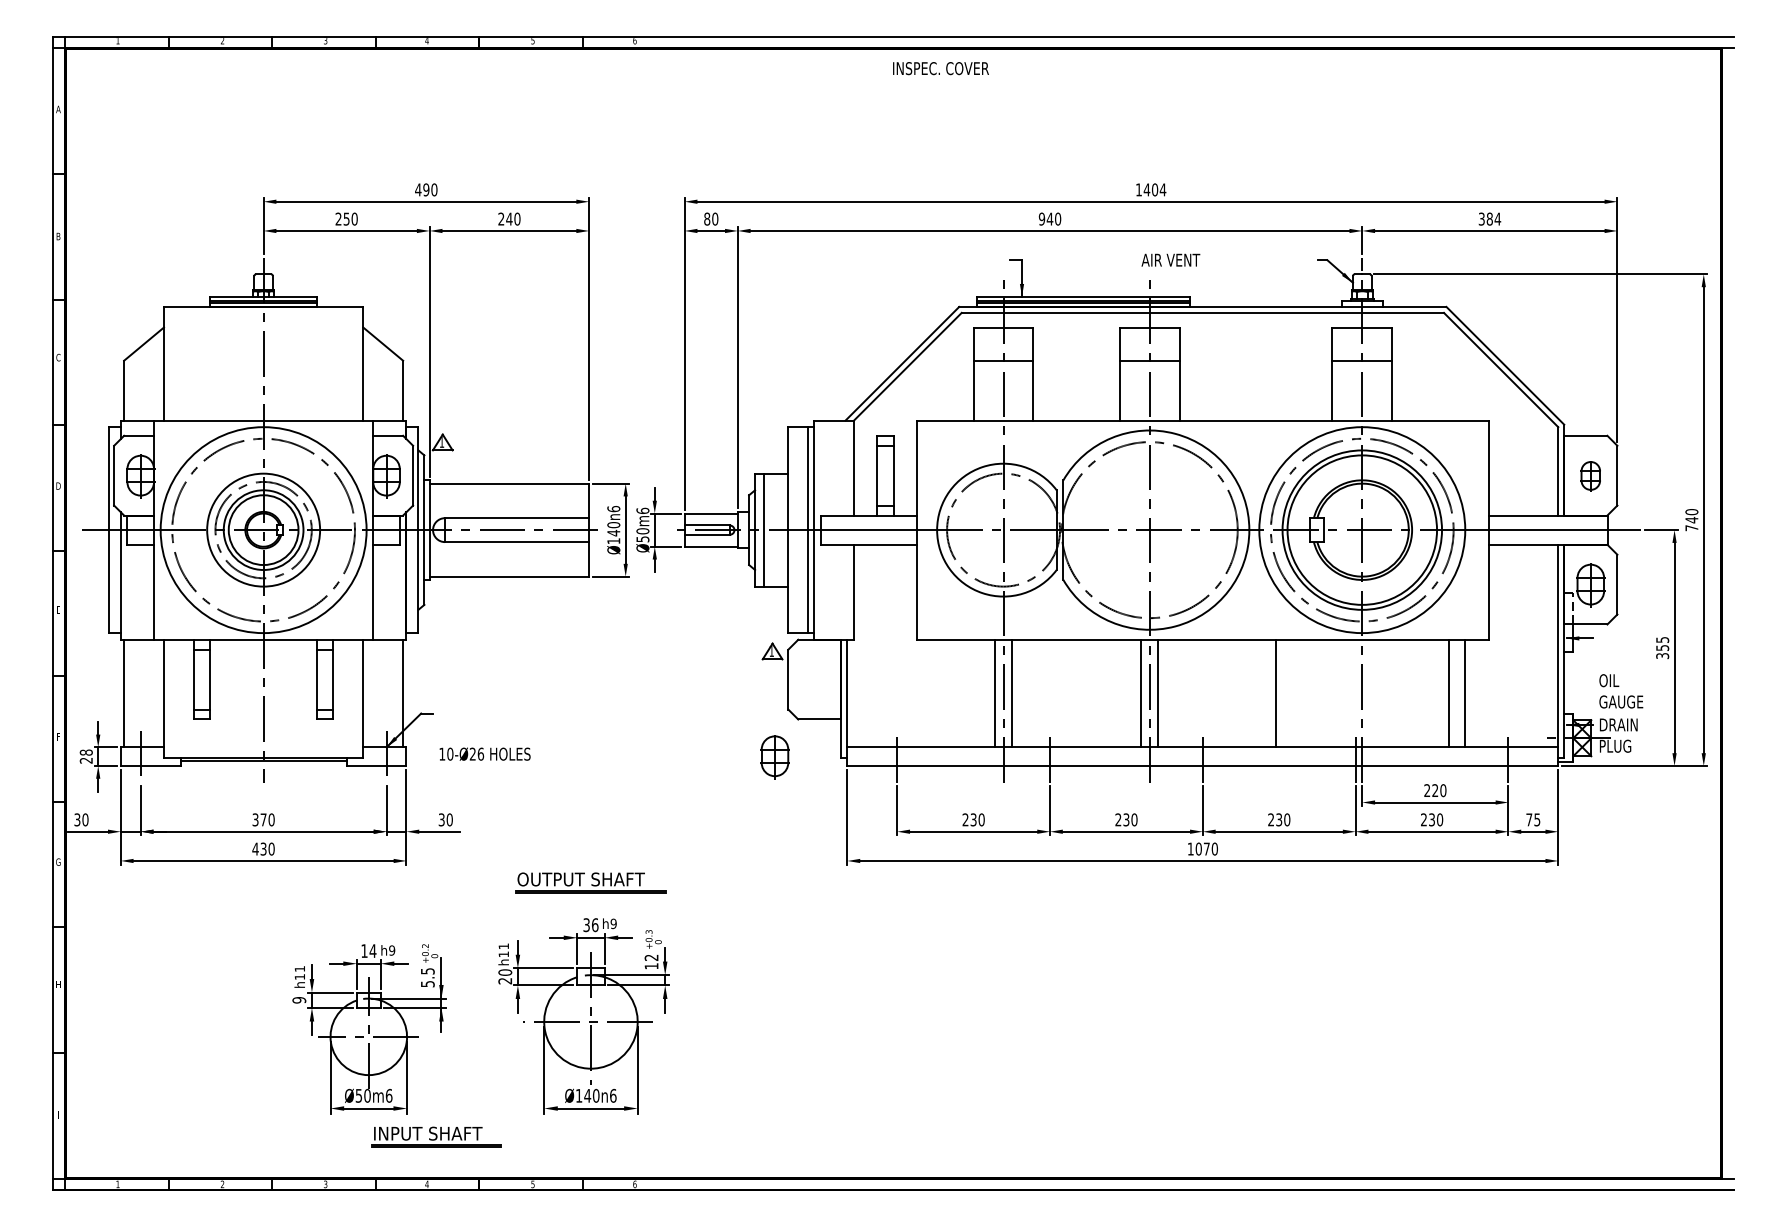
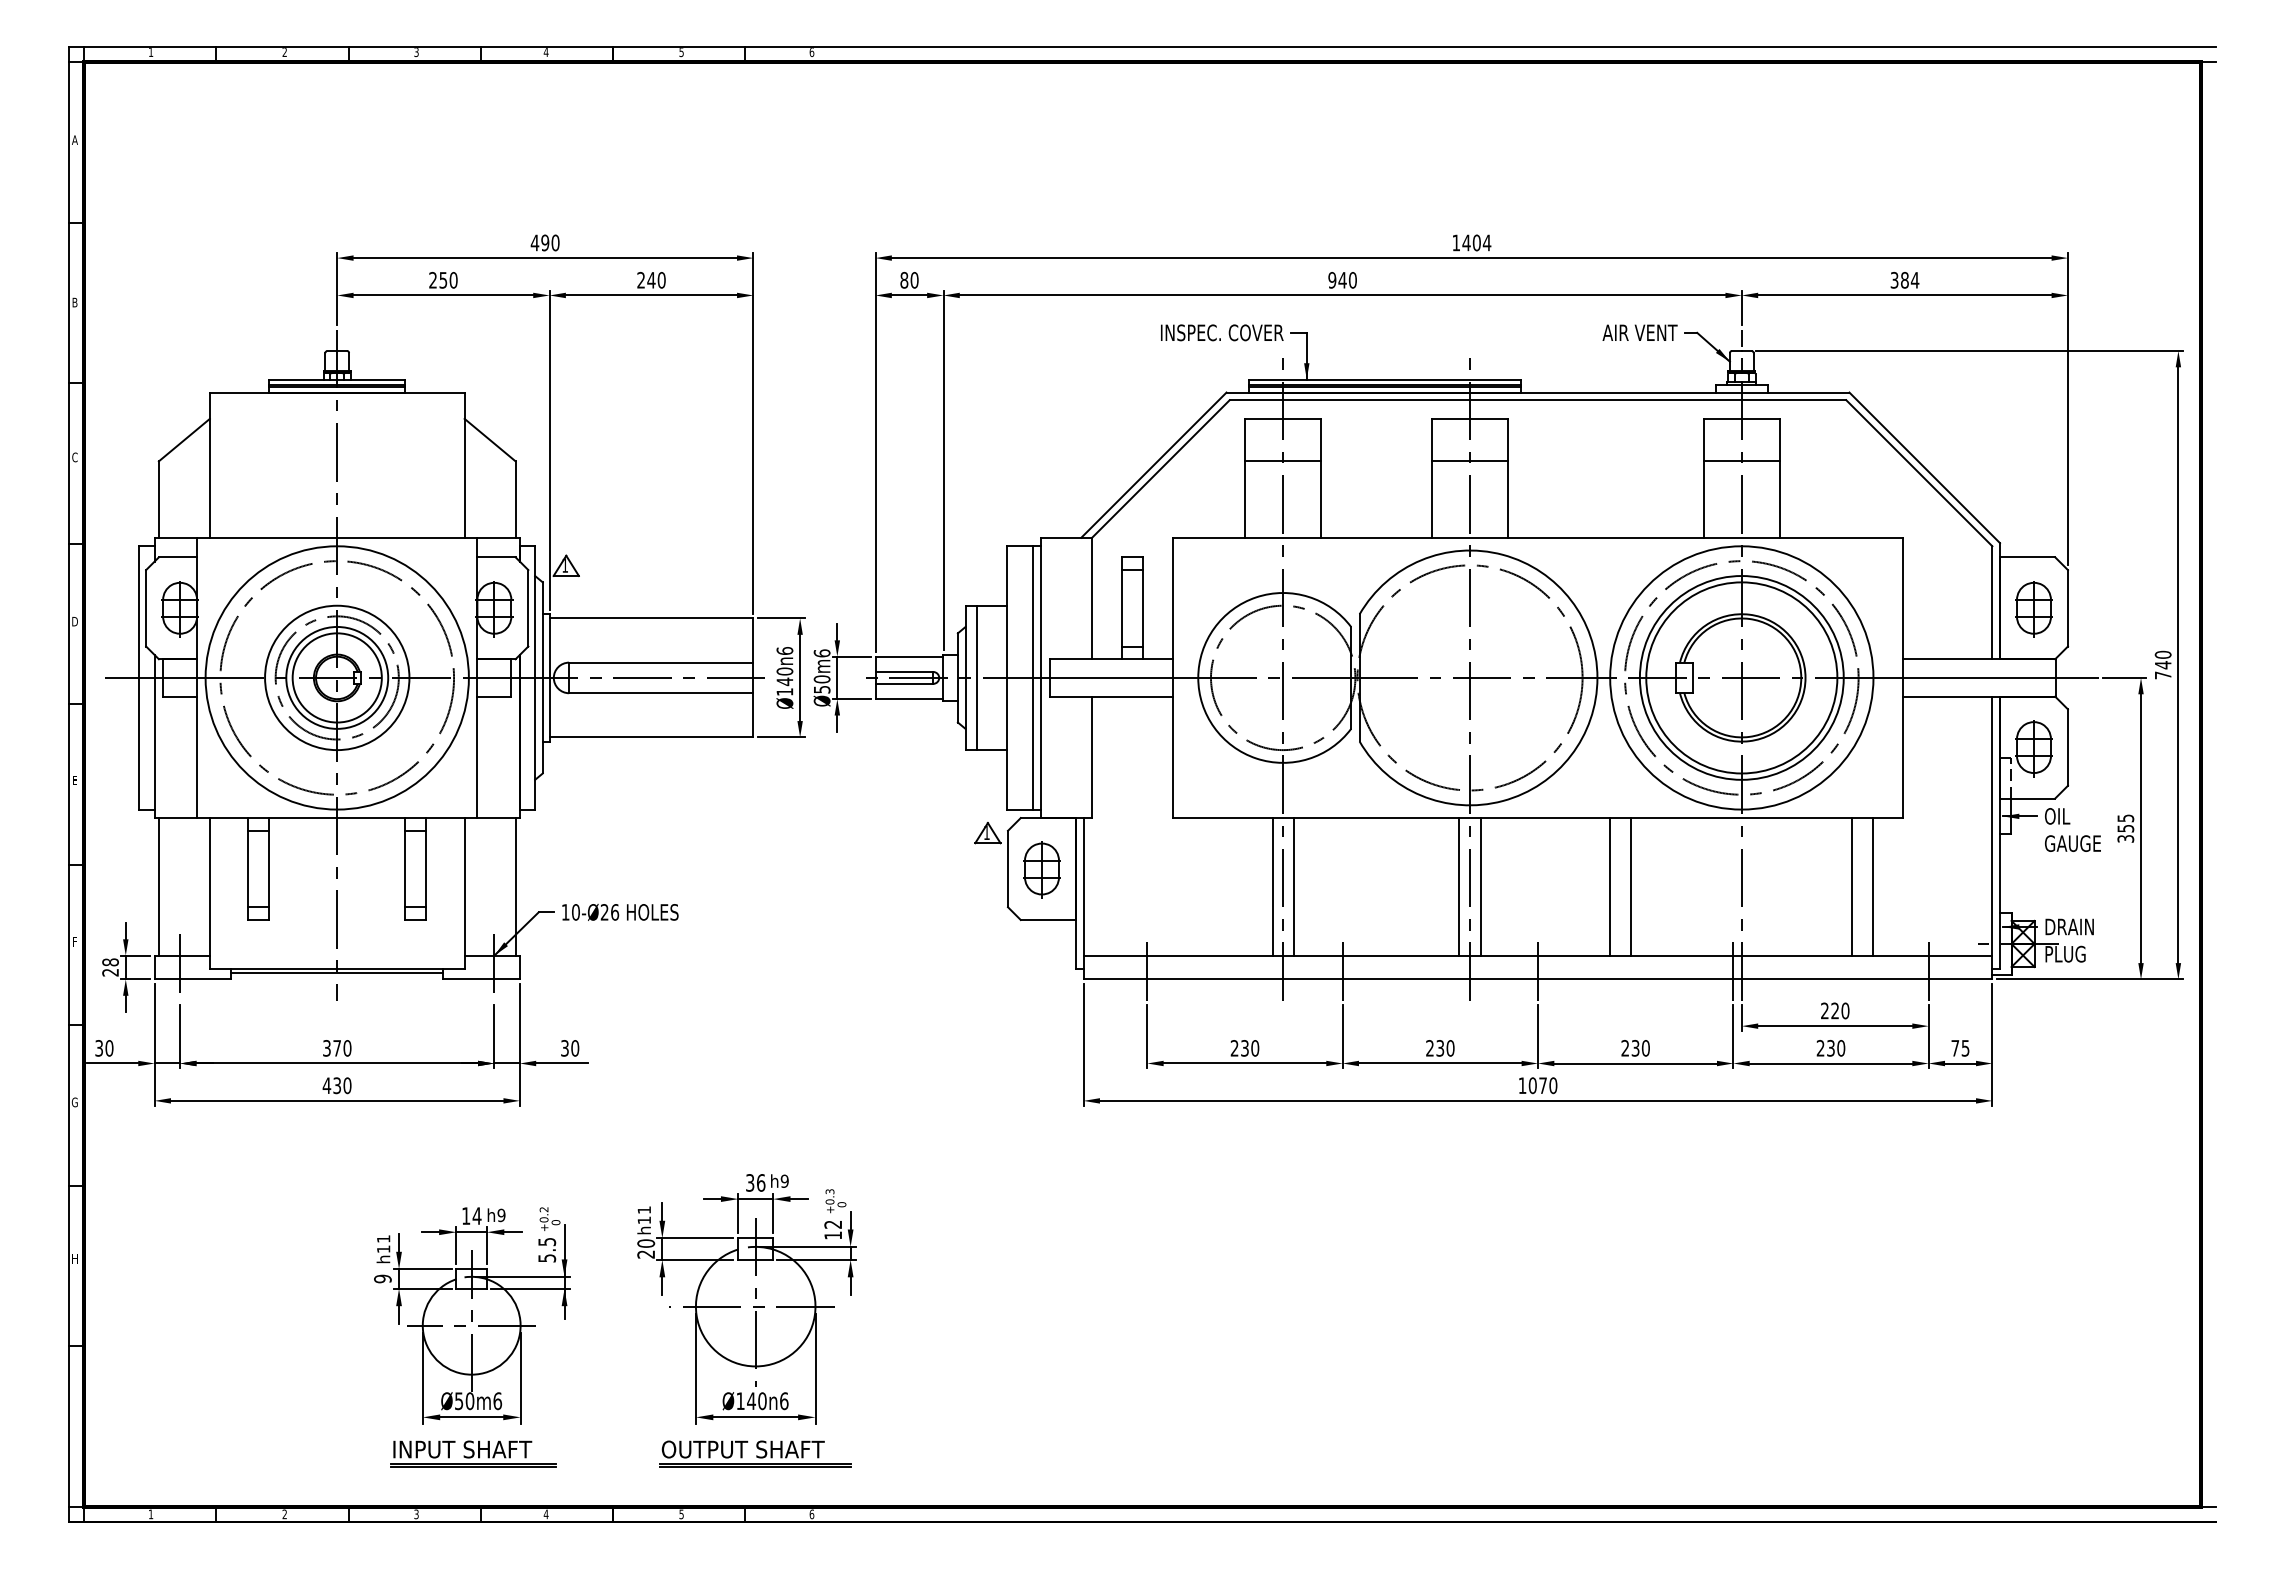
text: (941, 68) -> (1222, 332), moved
text: (1170, 259) -> (1639, 332), moved
part: (1590, 476) -> (2033, 609), size x1.43
text: (1620, 690) -> (2072, 829), moved
line: (1259, 693) -> (1610, 886), added
text: (485, 753) -> (620, 911), moved
part: (774, 756) -> (1041, 869), moved
part: (590, 882) -> (755, 1453), moved
part: (436, 1136) -> (473, 1453), moved

